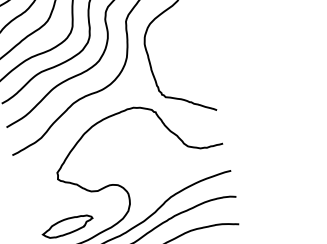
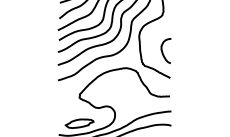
curve: (194, 63) -> (163, 51), added

